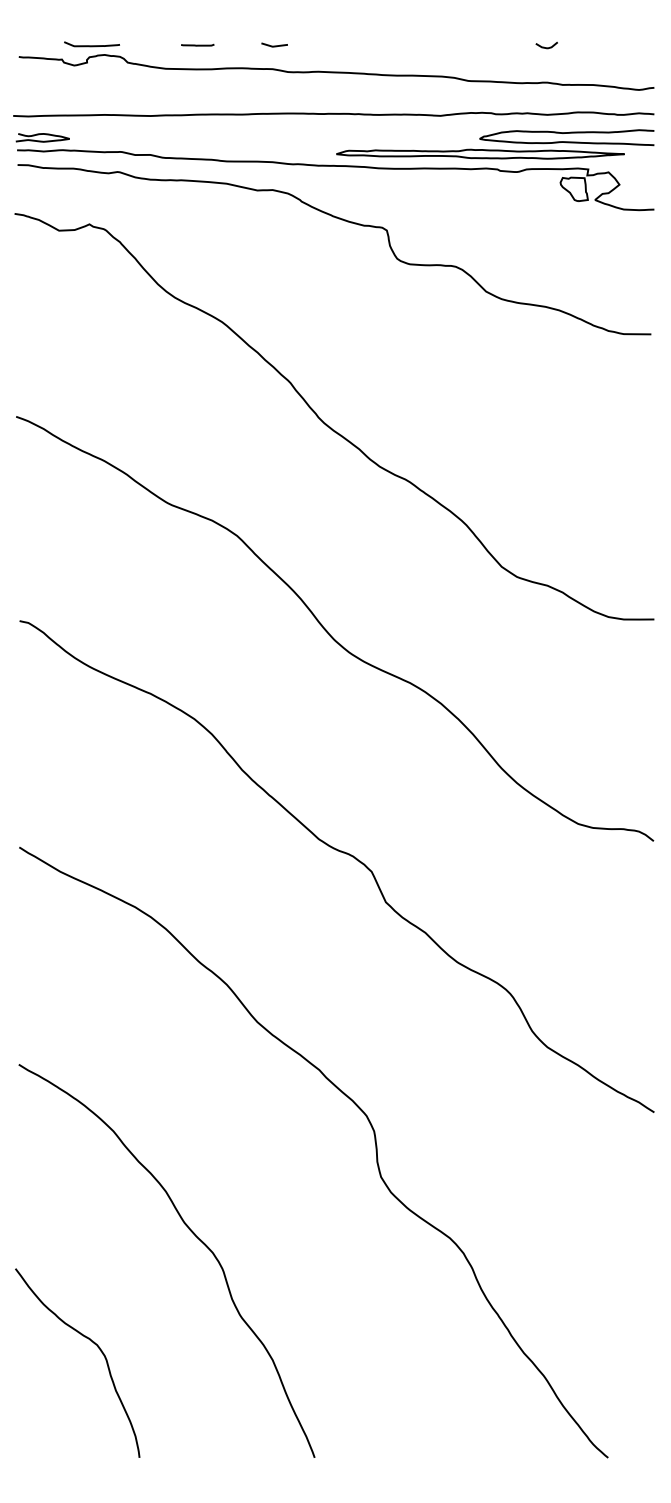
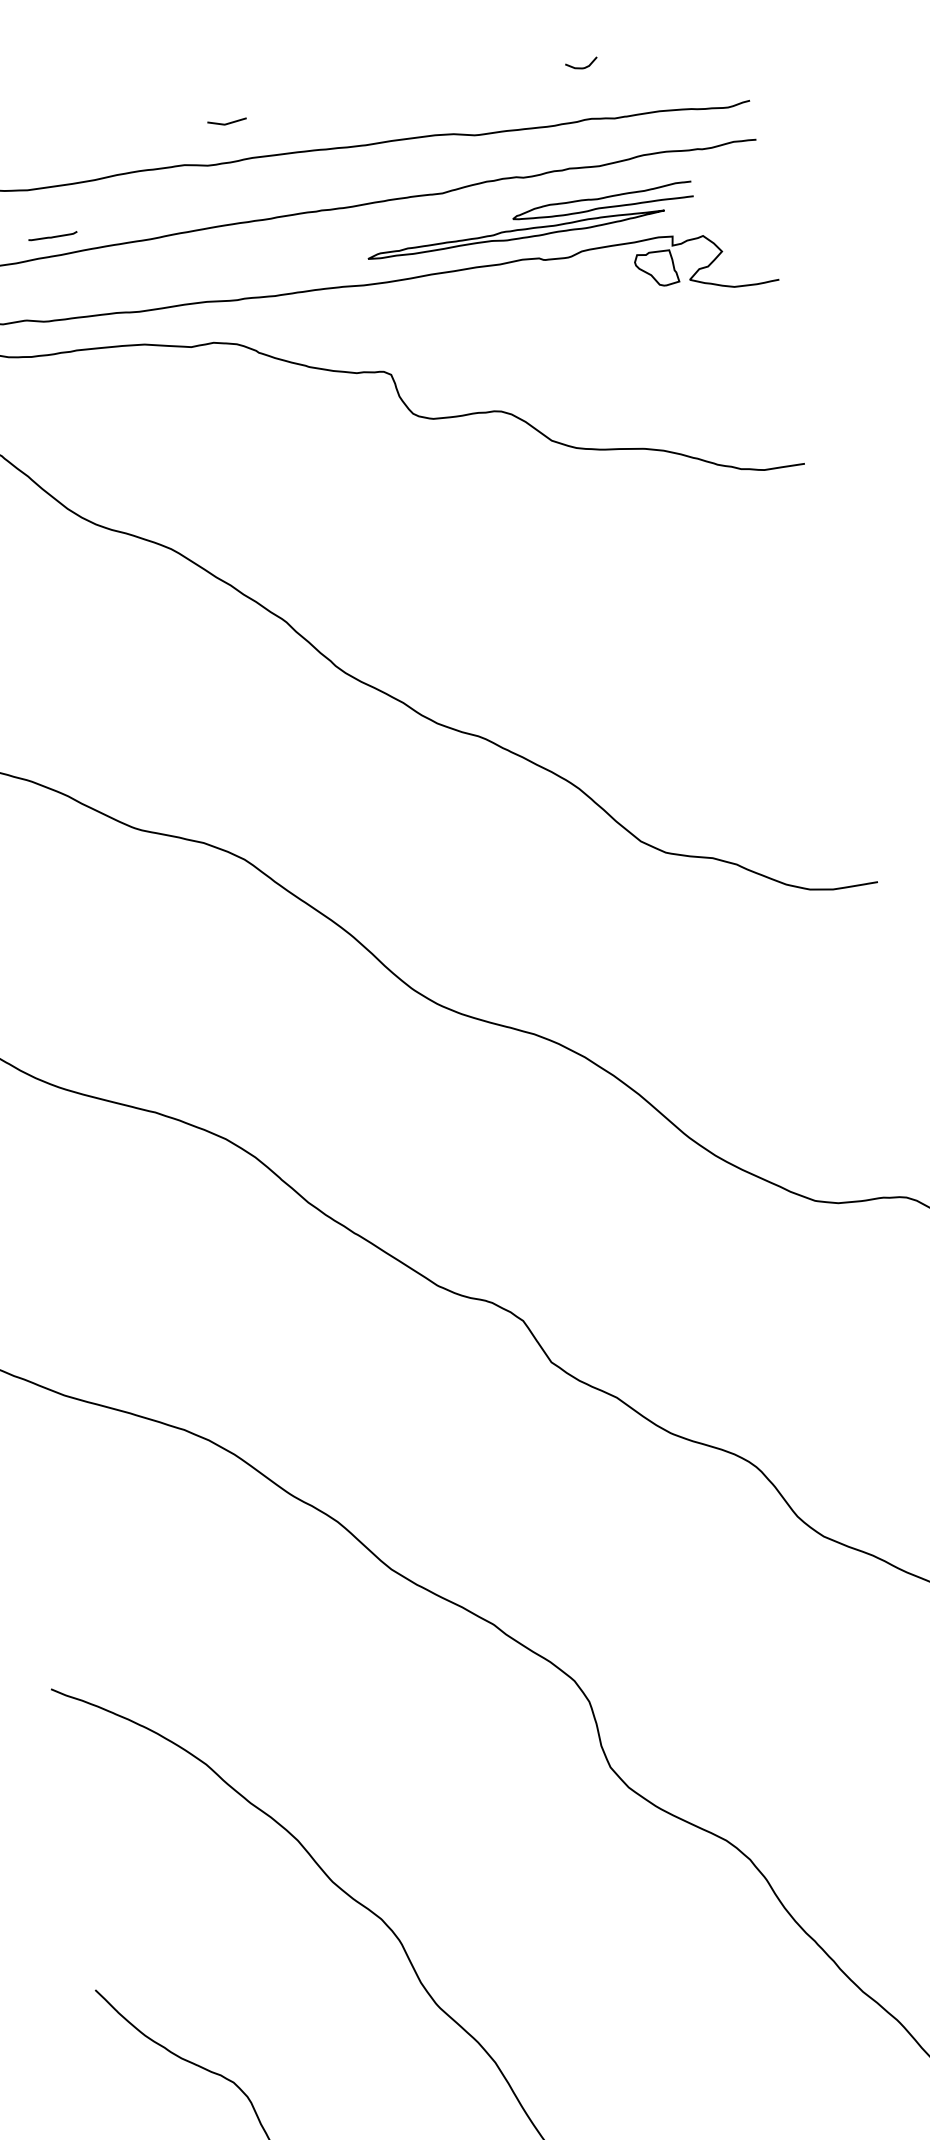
line: (197, 44) -> (52, 235), moved
curve: (274, 45) -> (227, 122), moved
part: (495, 144) -> (530, 222), size x0.7

